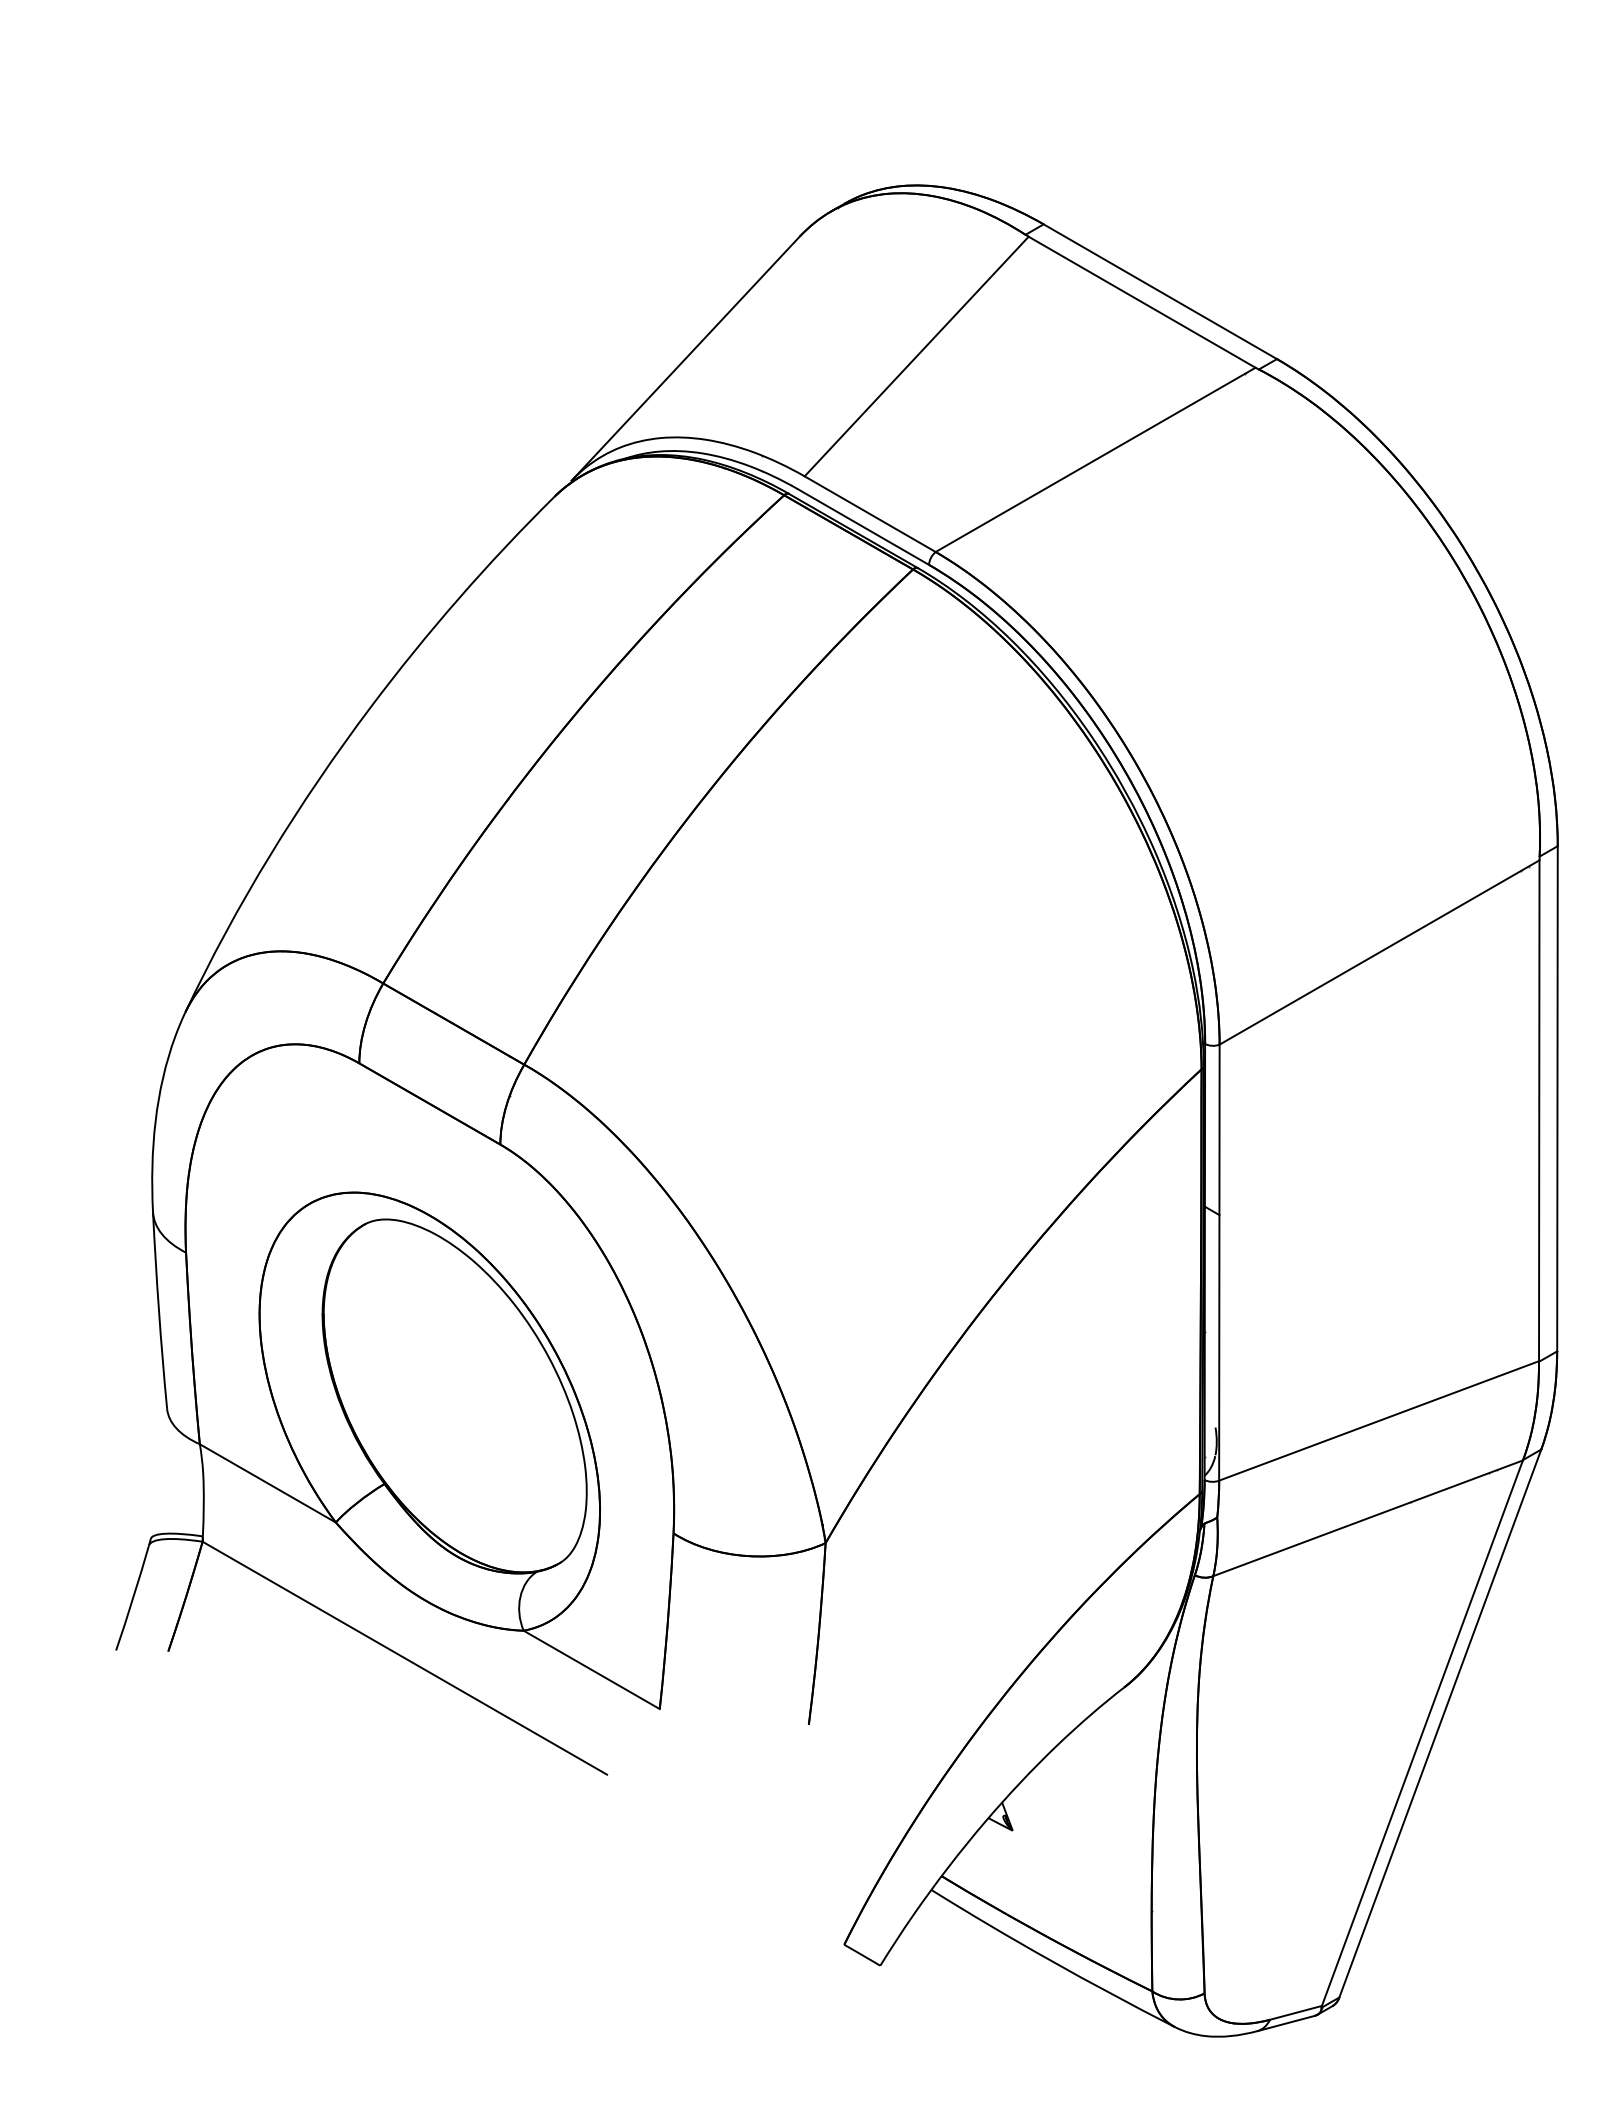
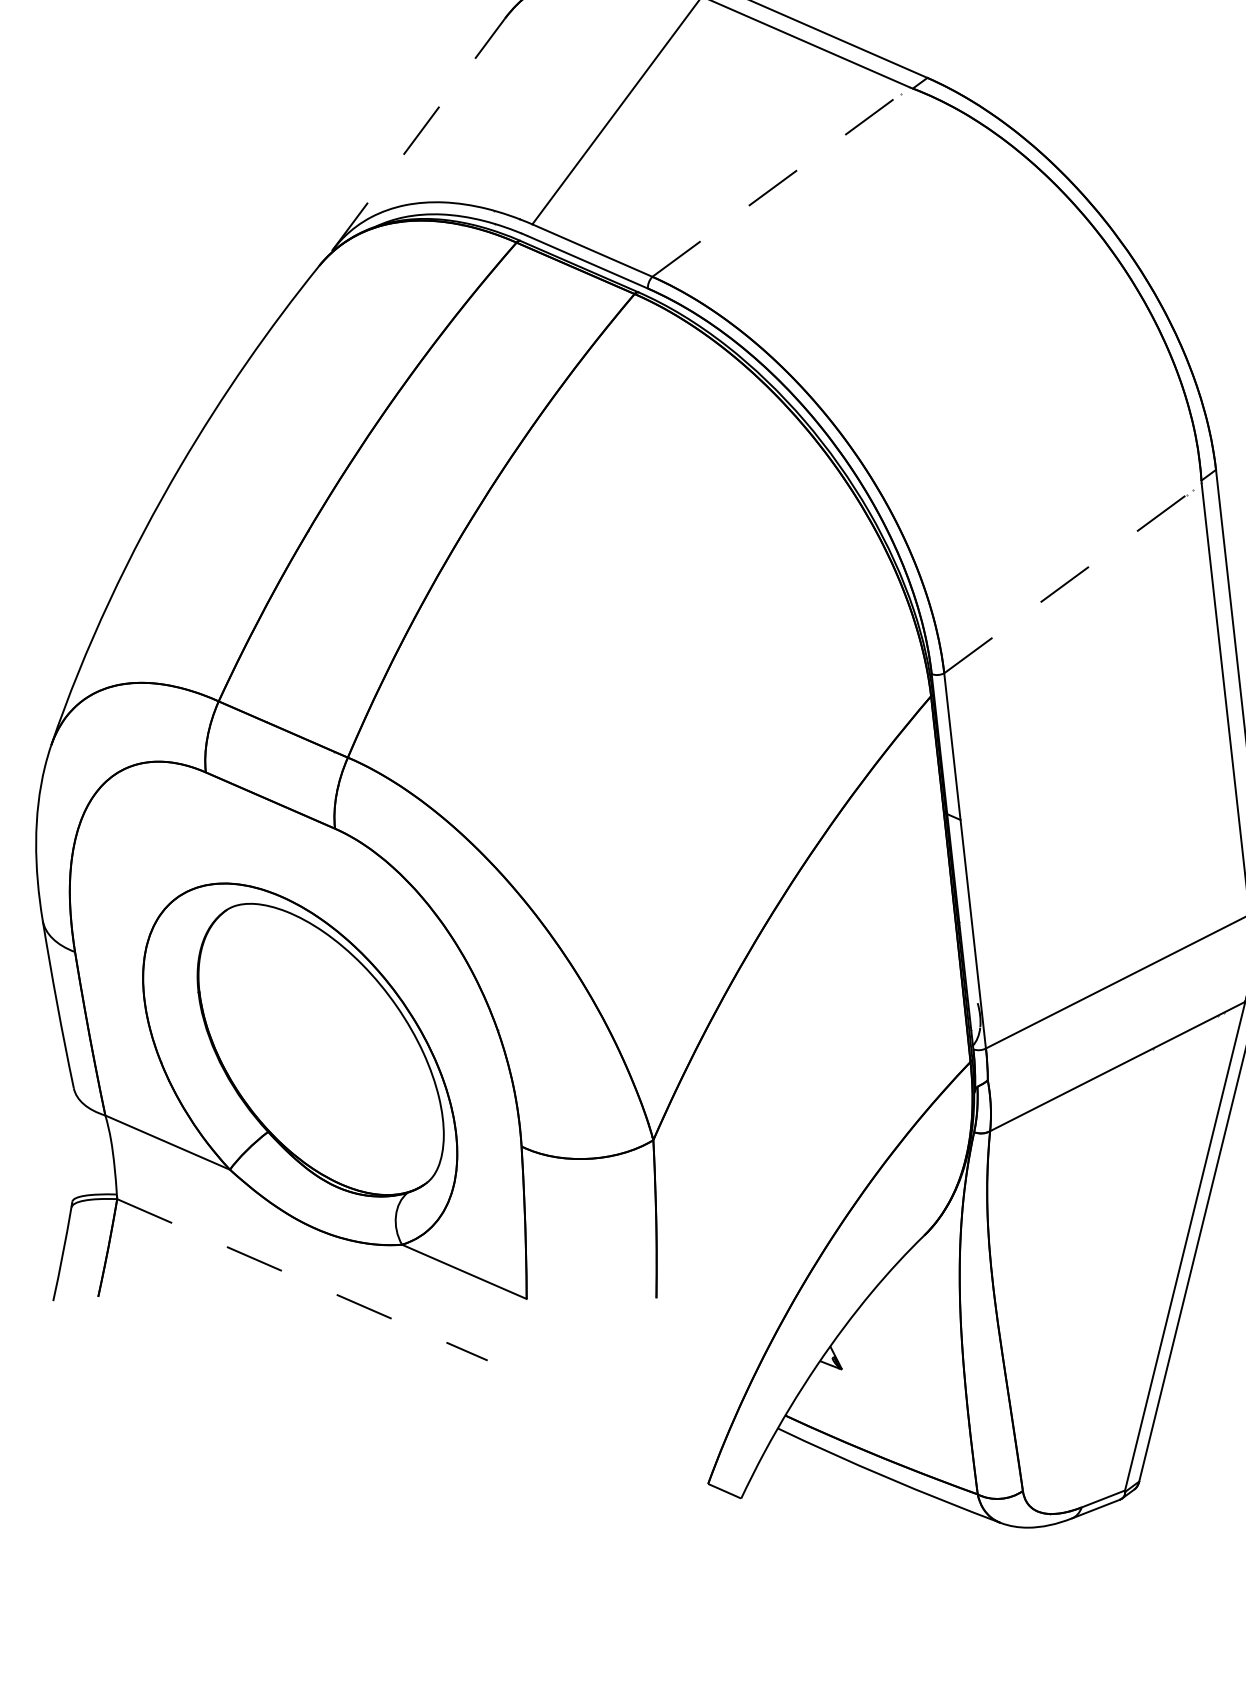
line: (686, 358) -> (419, 134), solid -> dashed
line: (1095, 459) -> (780, 181), solid -> dashed
line: (1379, 952) -> (1072, 578), solid -> dashed
line: (405, 1658) -> (303, 1280), solid -> dashed

